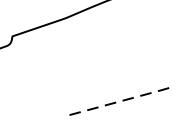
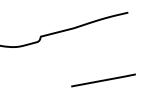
line: (123, 100) -> (104, 80), dashed -> solid

